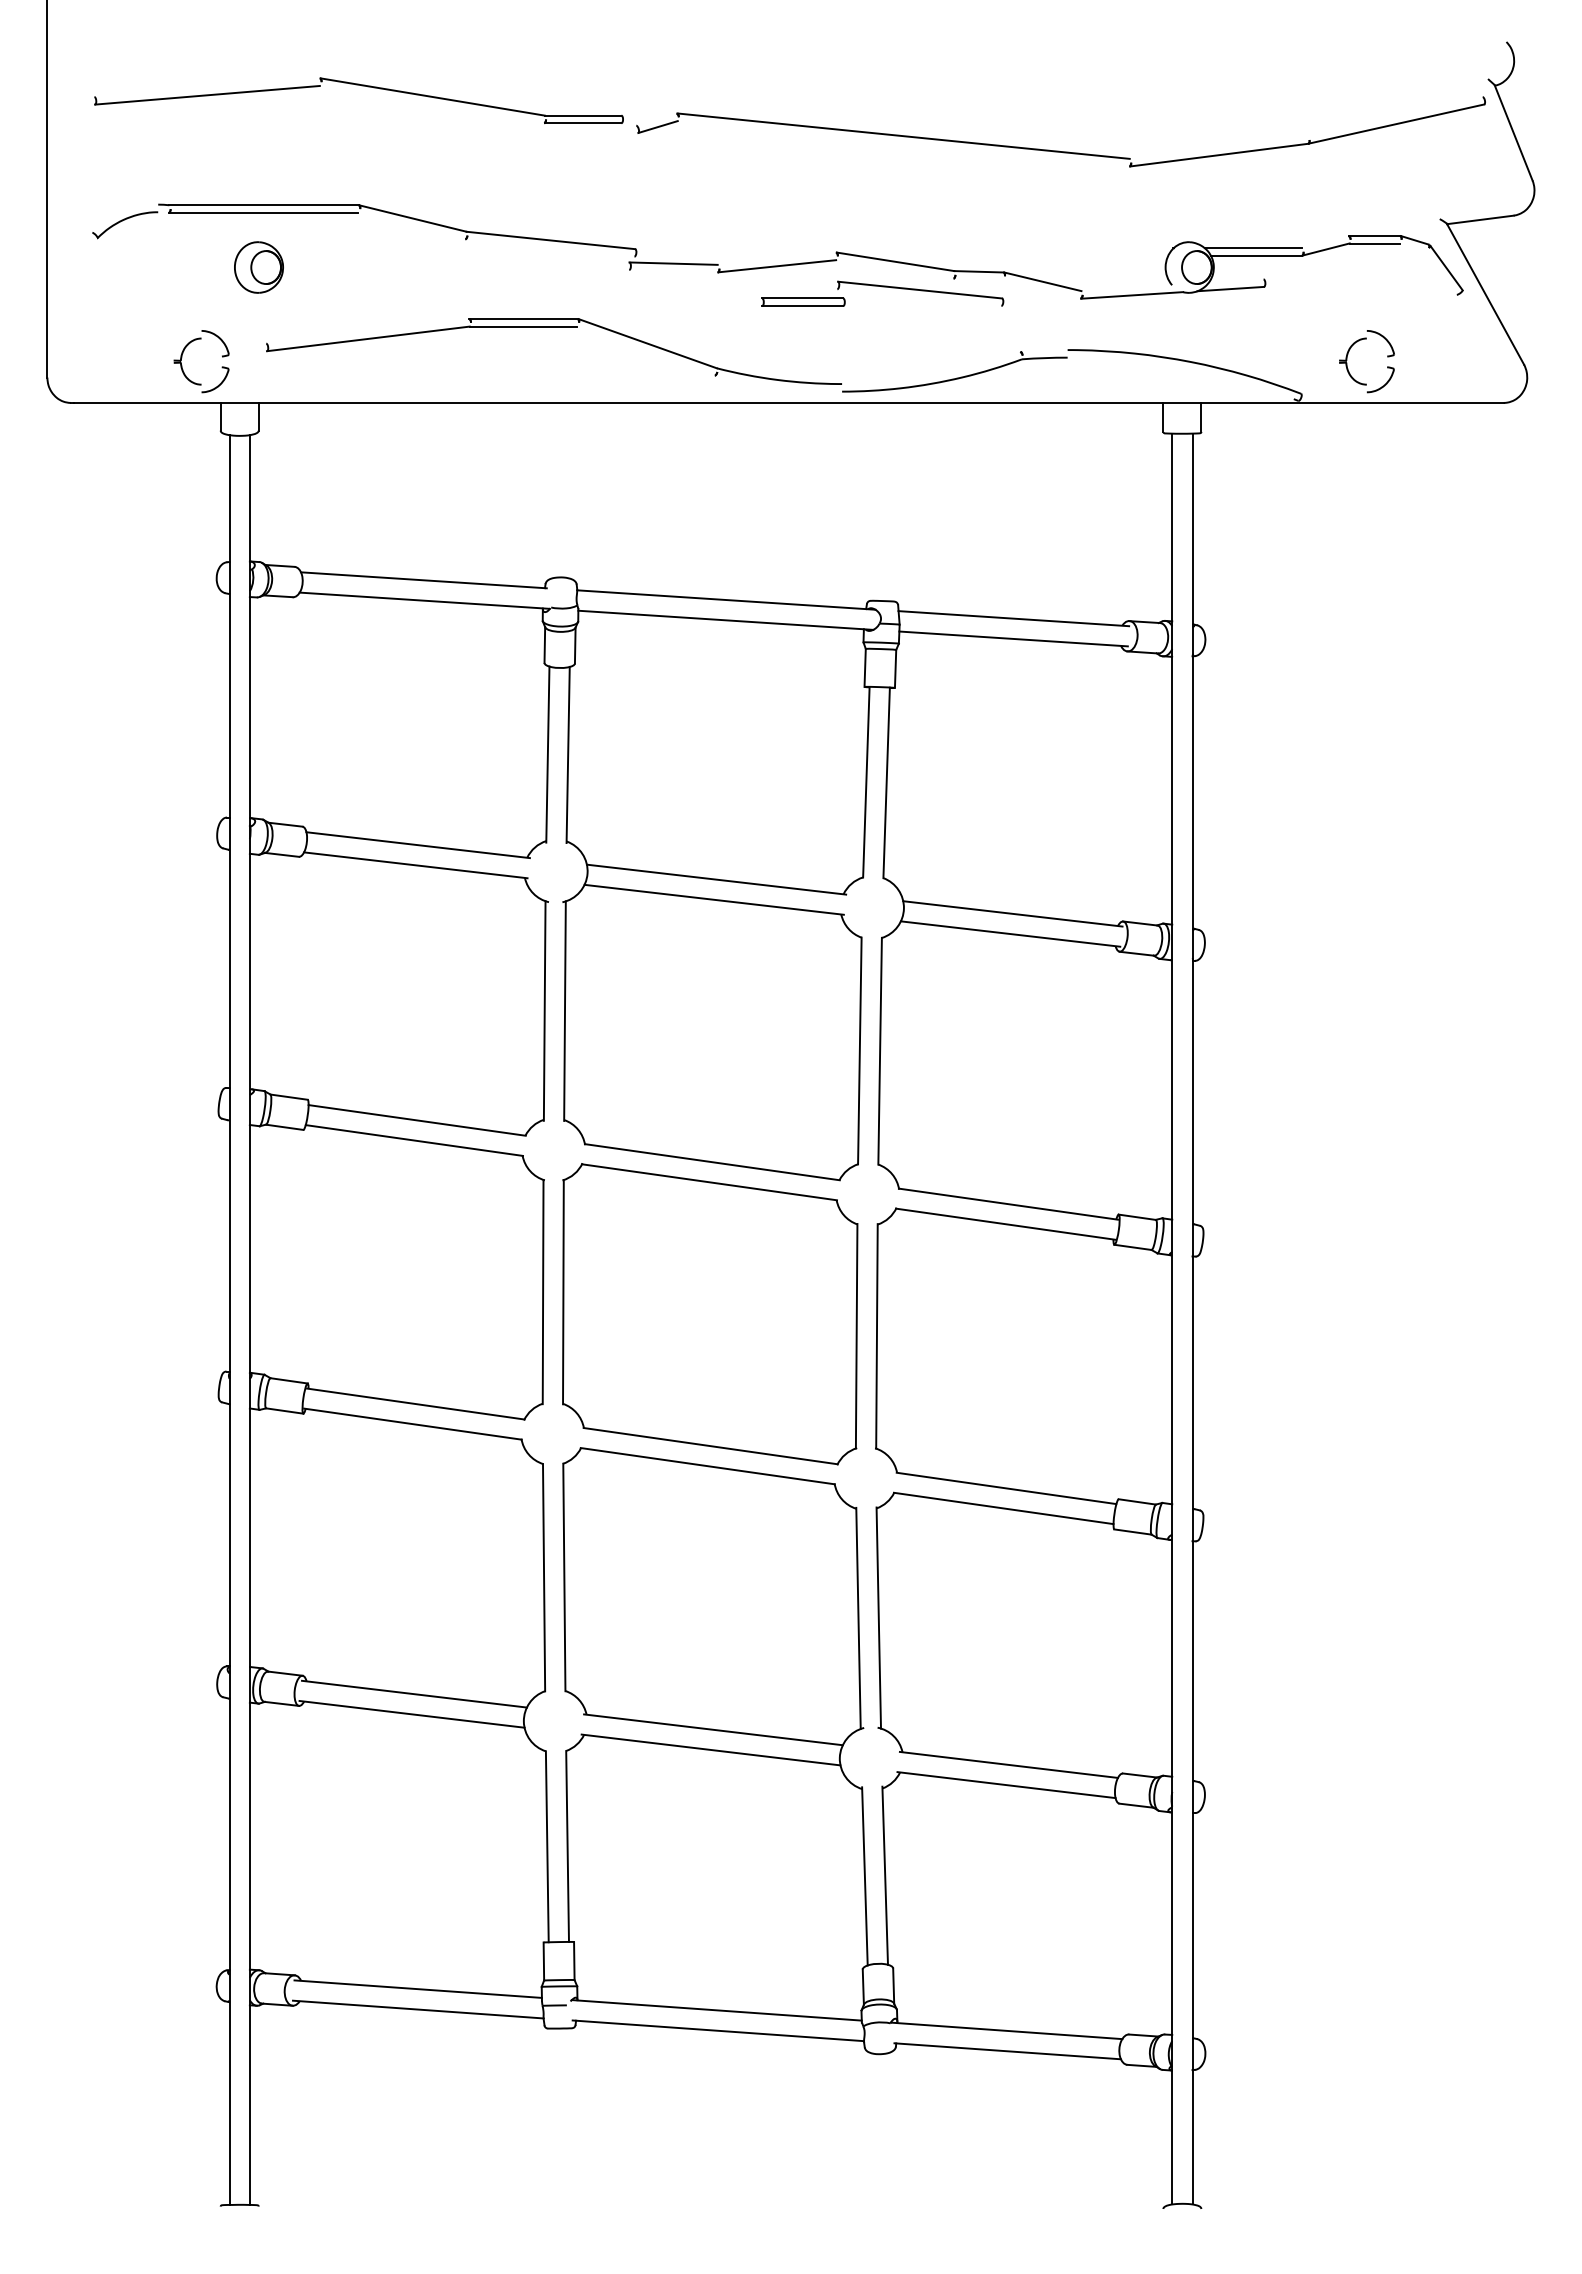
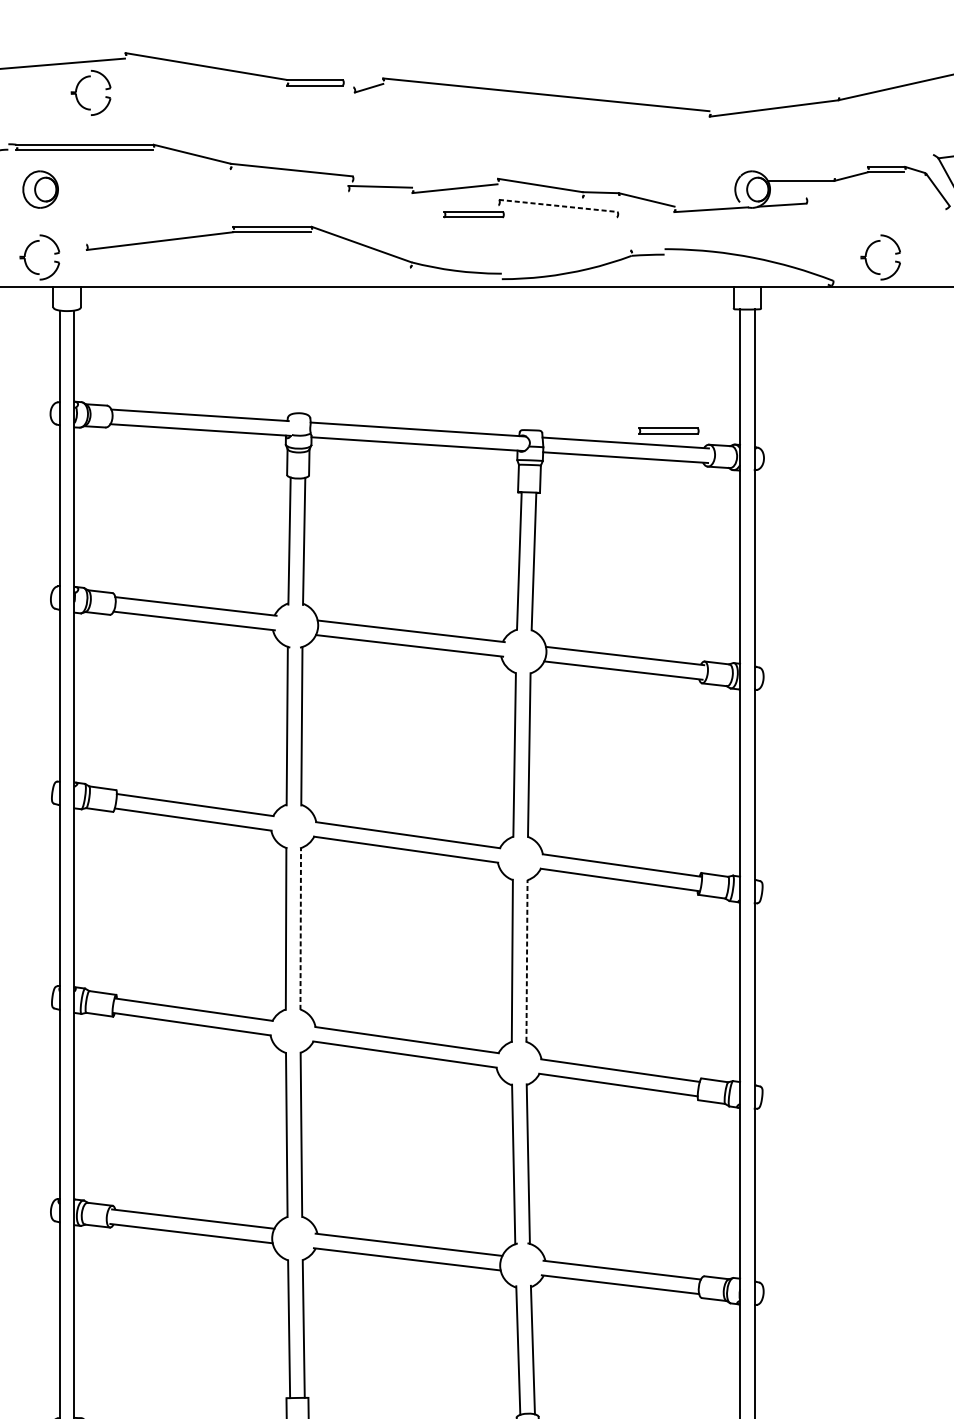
part: (253, 129) -> (77, 90), added
line: (1252, 248) -> (797, 175), removed
part: (258, 267) -> (40, 189), moved
line: (920, 290) -> (558, 206), solid -> dashed
part: (1073, 601) -> (668, 430), added
line: (563, 1291) -> (300, 928), solid -> dashed
line: (876, 1335) -> (526, 960), solid -> dashed

